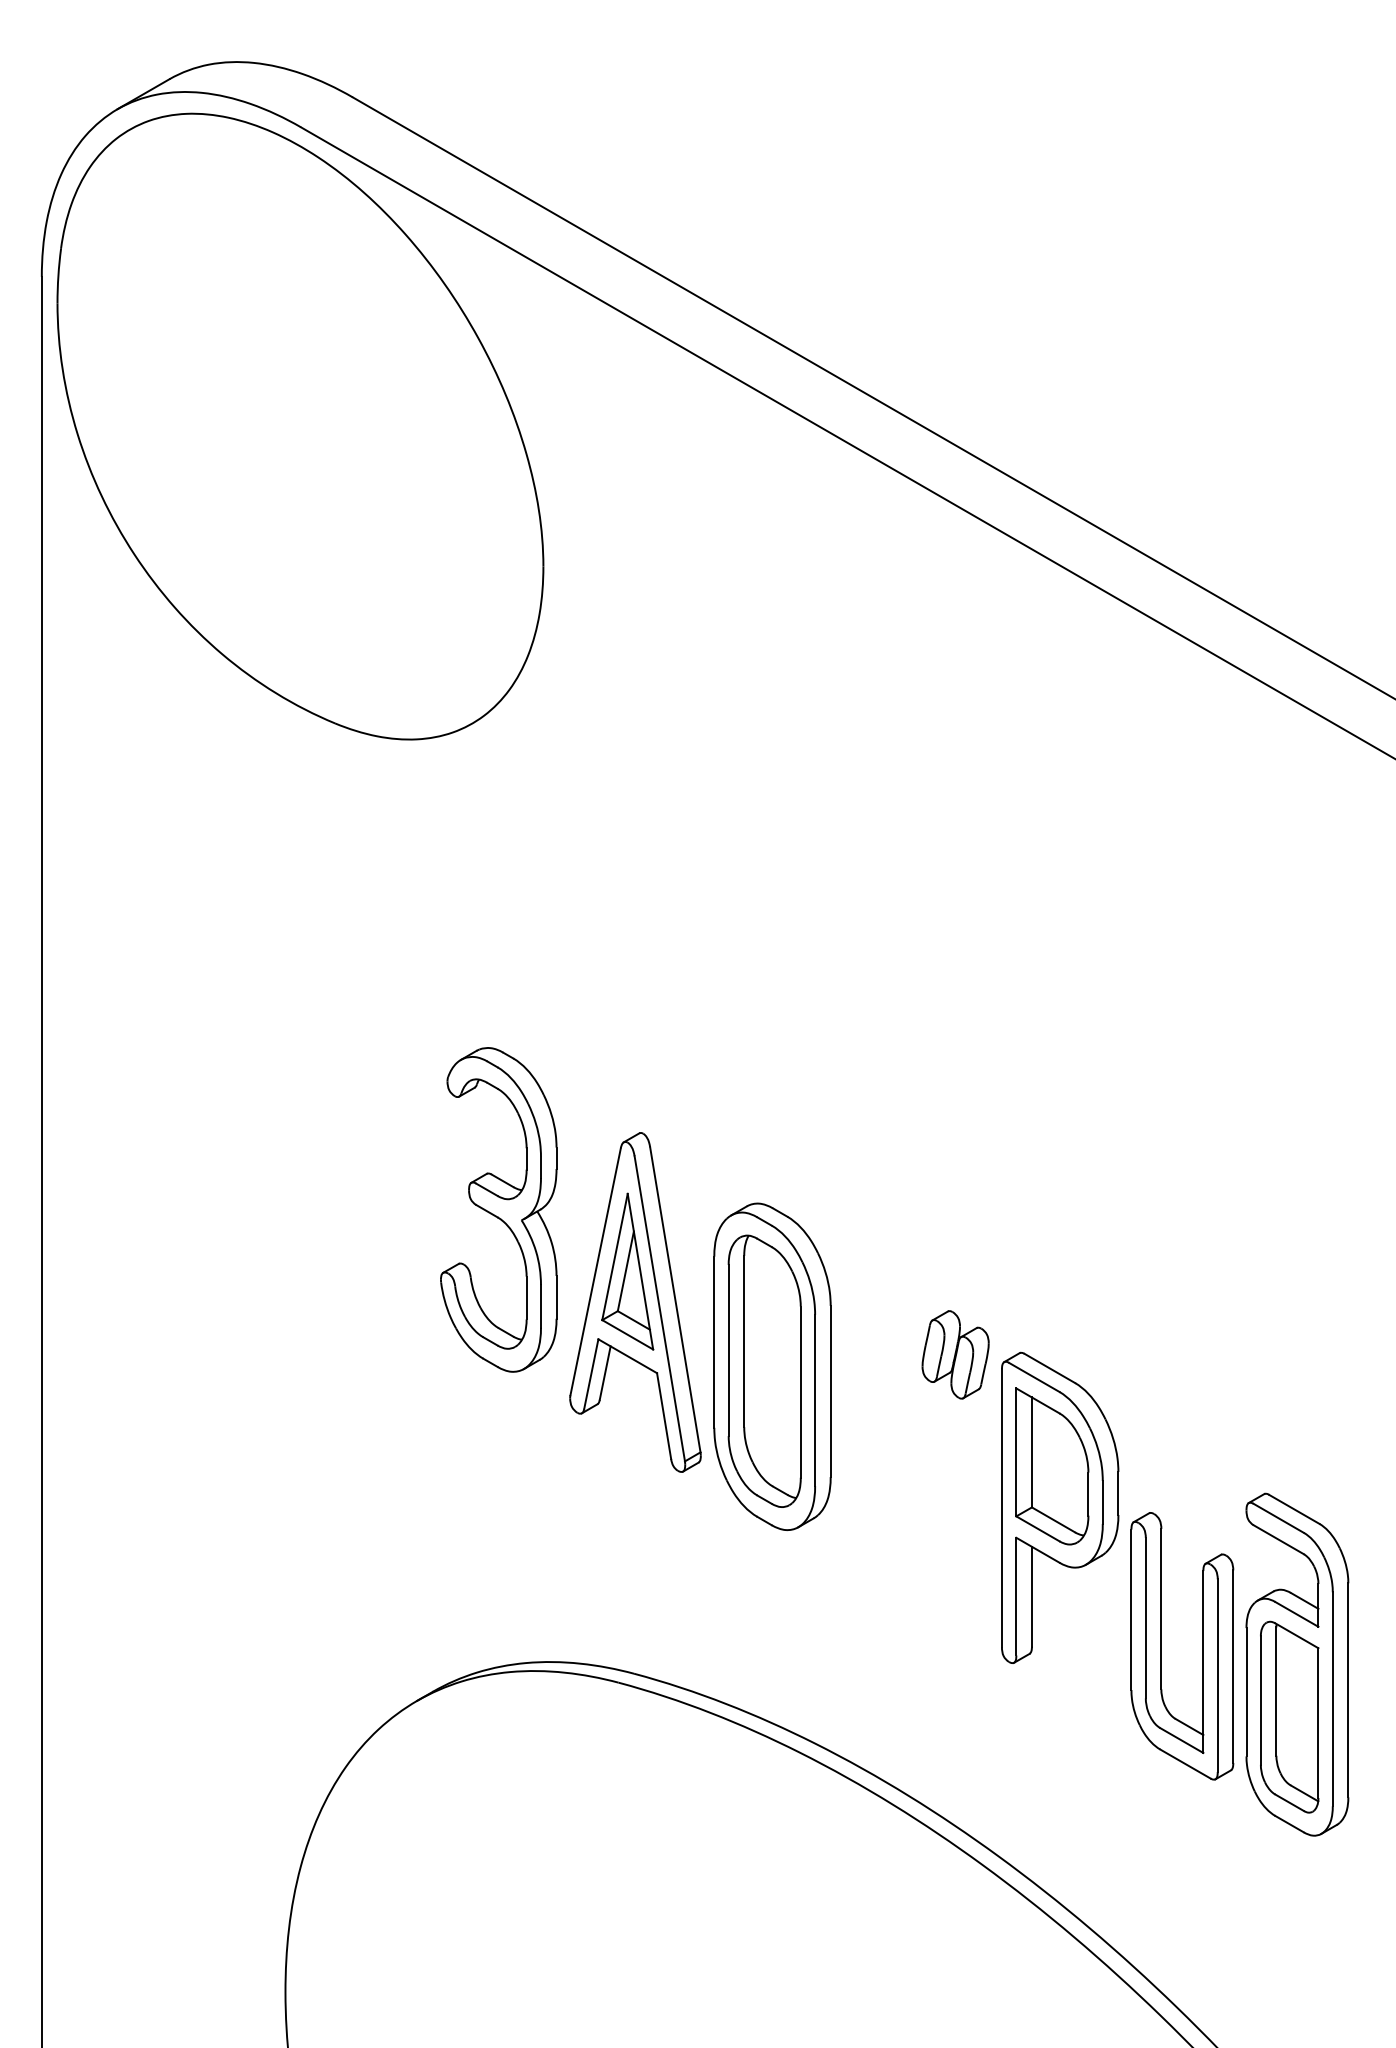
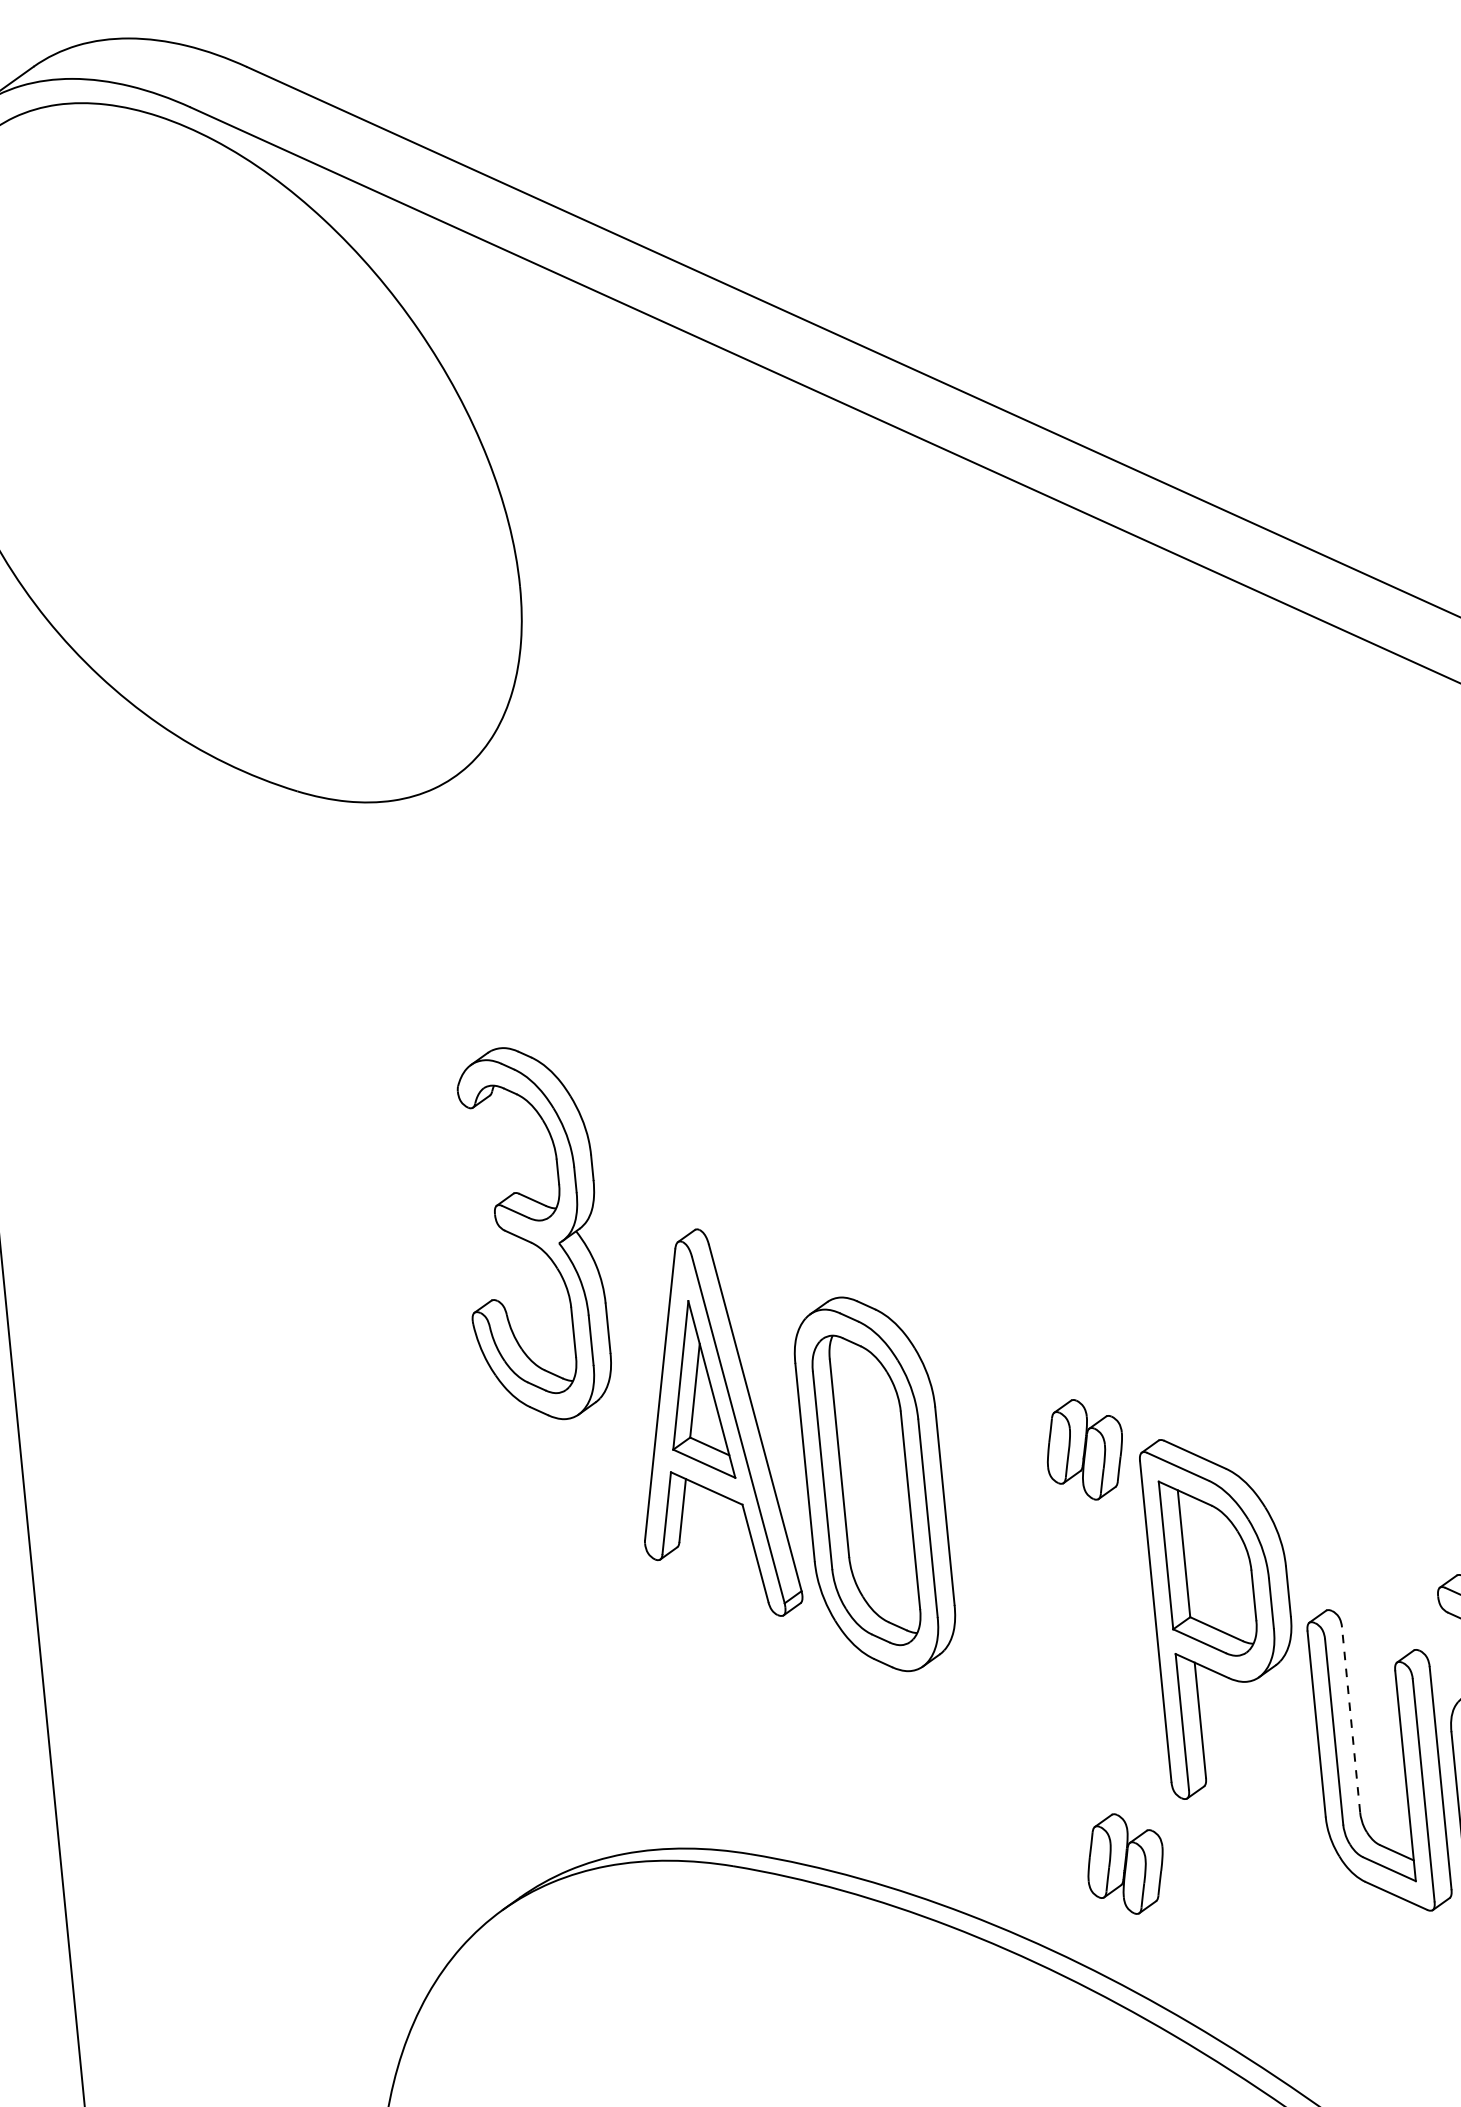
part: (498, 1209) -> (531, 1233), moved
line: (1161, 1608) -> (1351, 1719), solid -> dashed
part: (955, 1713) -> (1125, 1863), added

